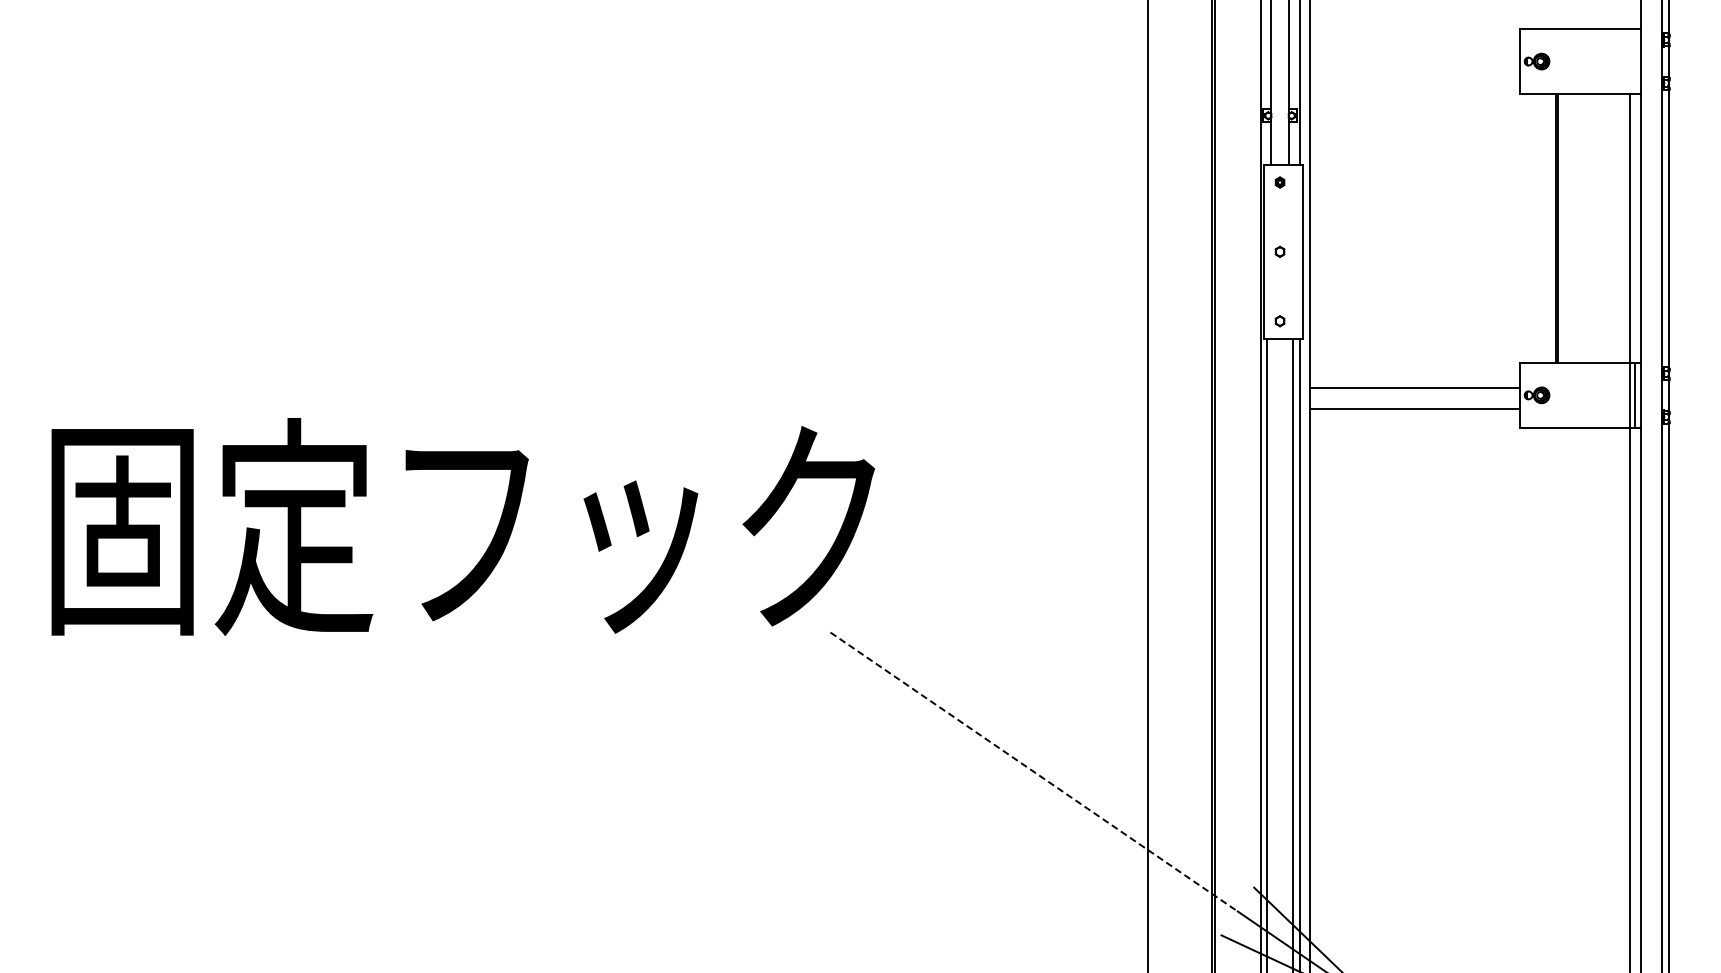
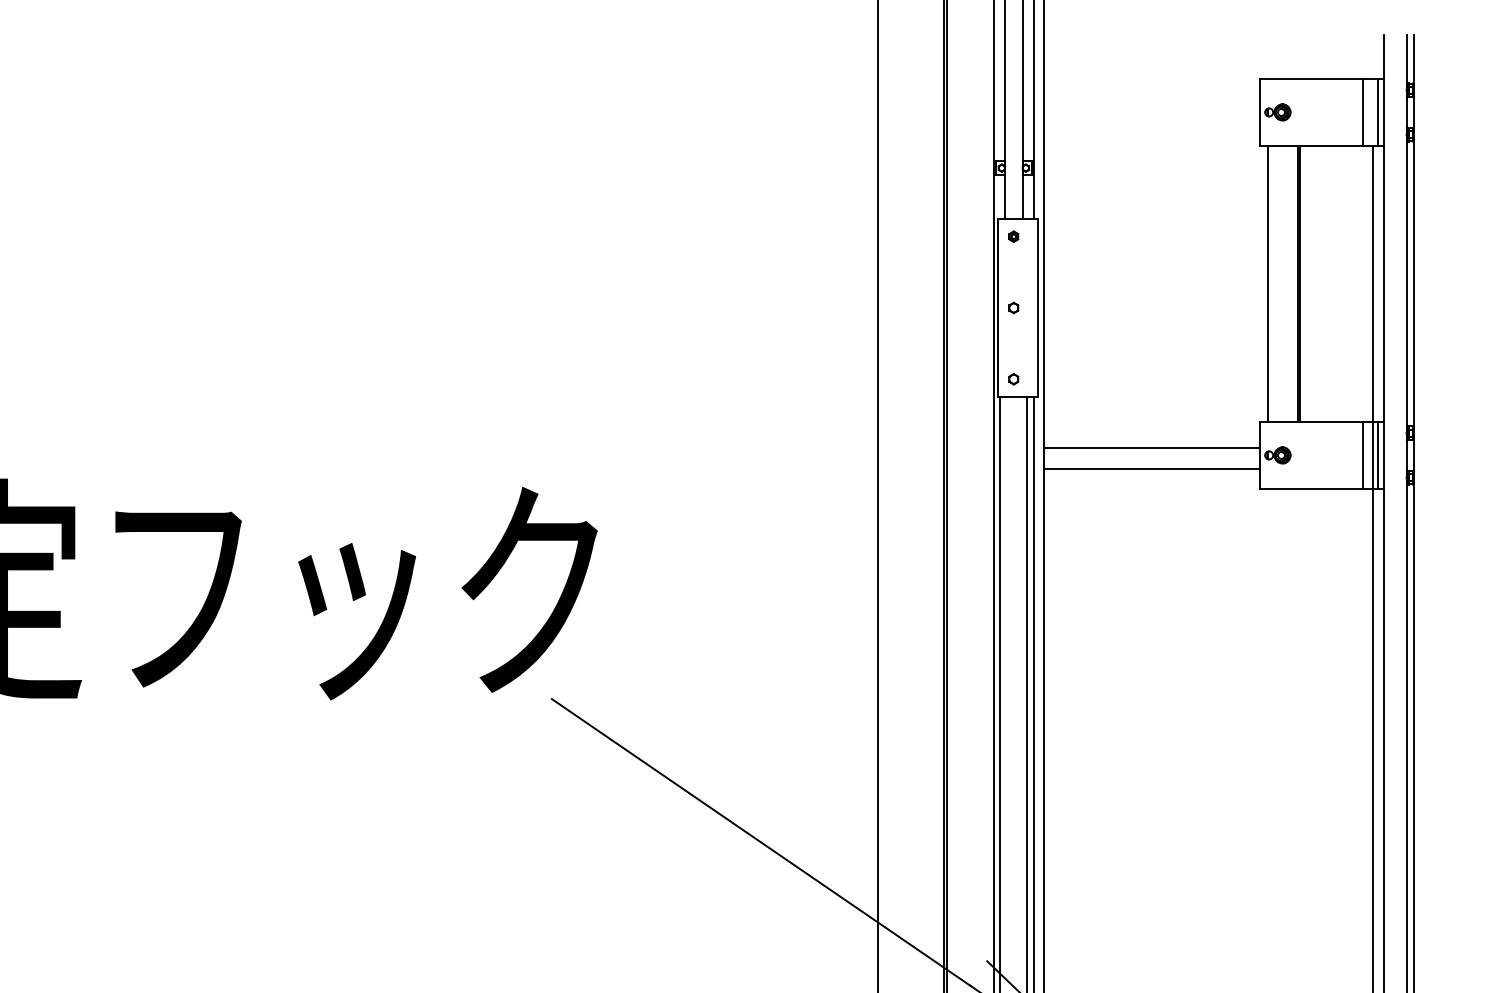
line: (1619, 61) -> (1362, 112), added
line: (1634, 61) -> (1378, 112), added
line: (1527, 228) -> (1268, 283), added
line: (1619, 394) -> (1362, 454), added
line: (1034, 772) -> (761, 842), dashed -> solid

